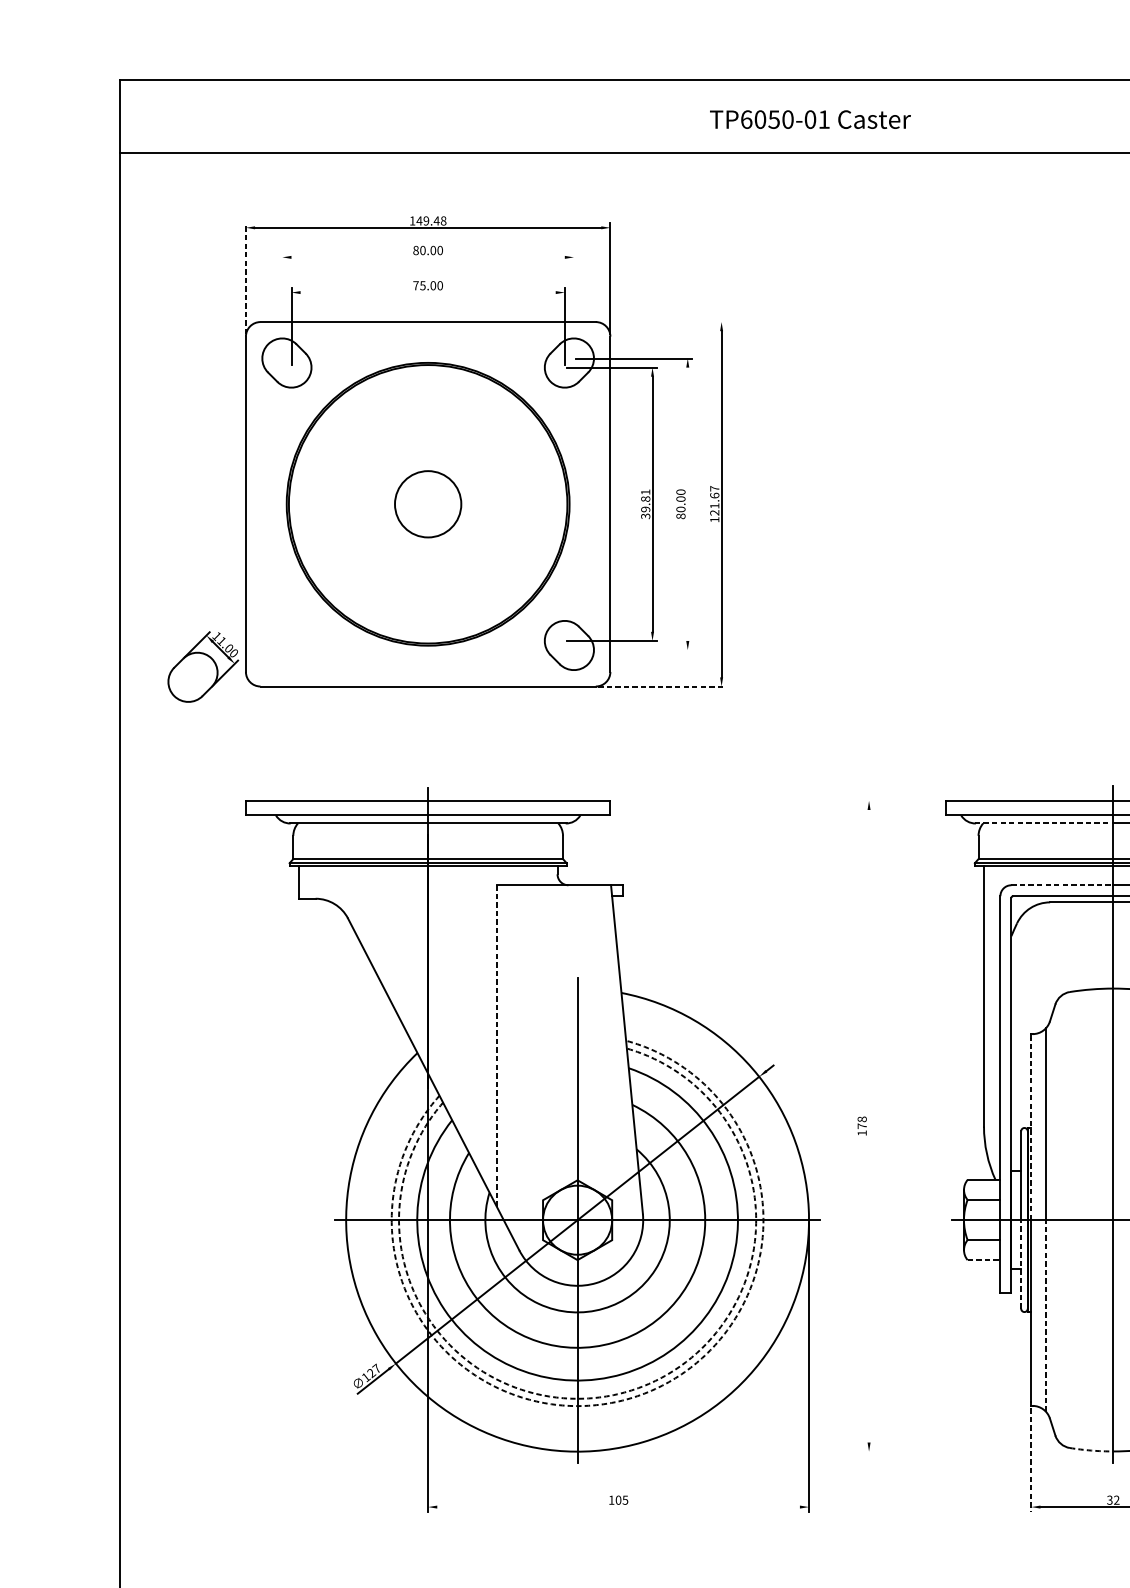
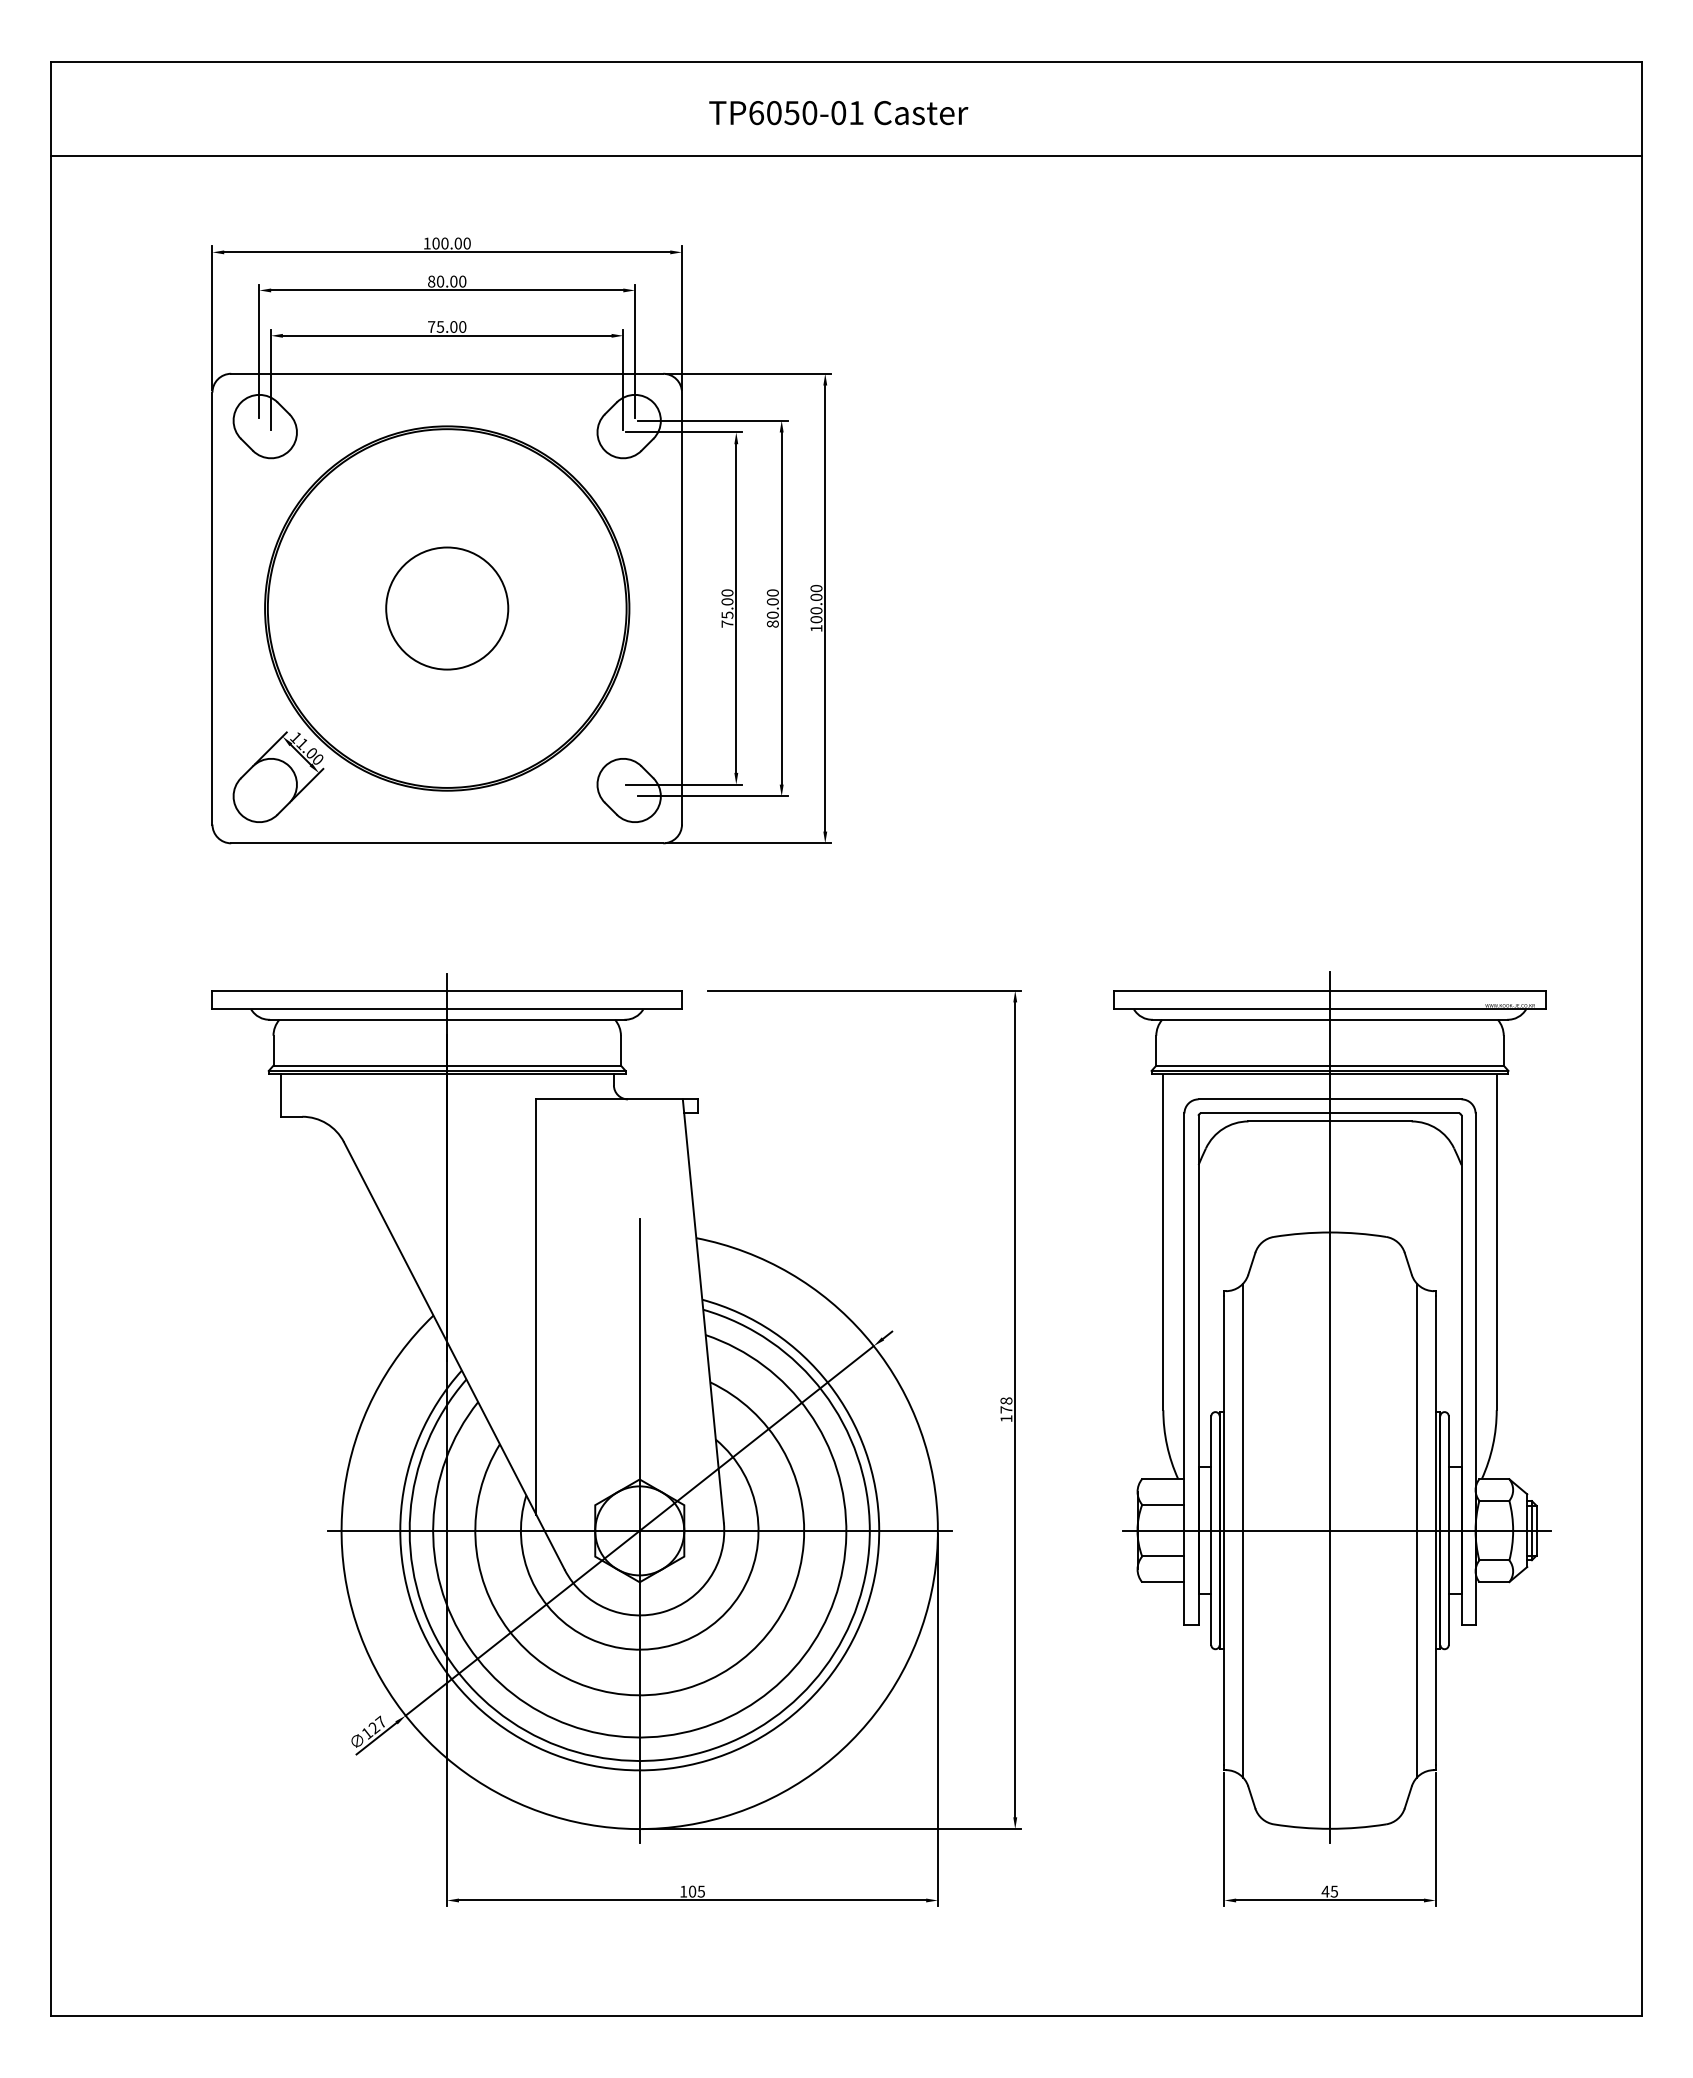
text: (810, 120) -> (838, 113), moved
text: (431, 220) -> (451, 243), 149.48 -> 100.00
line: (428, 257) -> (447, 290), added
line: (245, 279) -> (212, 318), dashed -> solid
line: (427, 292) -> (446, 335), added
line: (282, 303) -> (259, 350), added
line: (574, 303) -> (635, 350), added
line: (662, 321) -> (748, 373), added
text: (714, 500) -> (816, 603), 121.67 -> 100.00
circle: (428, 504) -> (447, 608), size x1.43
text: (645, 504) -> (727, 608), 39.81 -> 75.00
line: (687, 504) -> (781, 608), added
line: (634, 650) -> (712, 796), added
part: (203, 666) -> (278, 776), moved
line: (662, 686) -> (749, 843), dashed -> solid
line: (752, 800) -> (864, 990), added
line: (1044, 823) -> (1241, 1019), dashed -> solid
line: (1062, 885) -> (1264, 1099), dashed -> solid
line: (497, 1046) -> (536, 1307), dashed -> solid
line: (869, 1125) -> (1015, 1409), added
line: (1031, 1128) -> (1224, 1412), dashed -> solid
line: (984, 1260) -> (1163, 1582), dashed -> solid
line: (1021, 1264) -> (1211, 1587), dashed -> solid
line: (1046, 1315) -> (1243, 1653), dashed -> solid
arc: (627, 1391) -> (704, 1751), dashed -> solid
arc: (630, 1398) -> (707, 1760), dashed -> solid
arc: (1091, 1450) -> (1301, 1827), dashed -> solid
line: (726, 1451) -> (831, 1829), added
line: (1031, 1459) -> (1224, 1839), dashed -> solid
text: (1112, 1500) -> (1329, 1891), 32 -> 45
line: (618, 1507) -> (692, 1900), added

